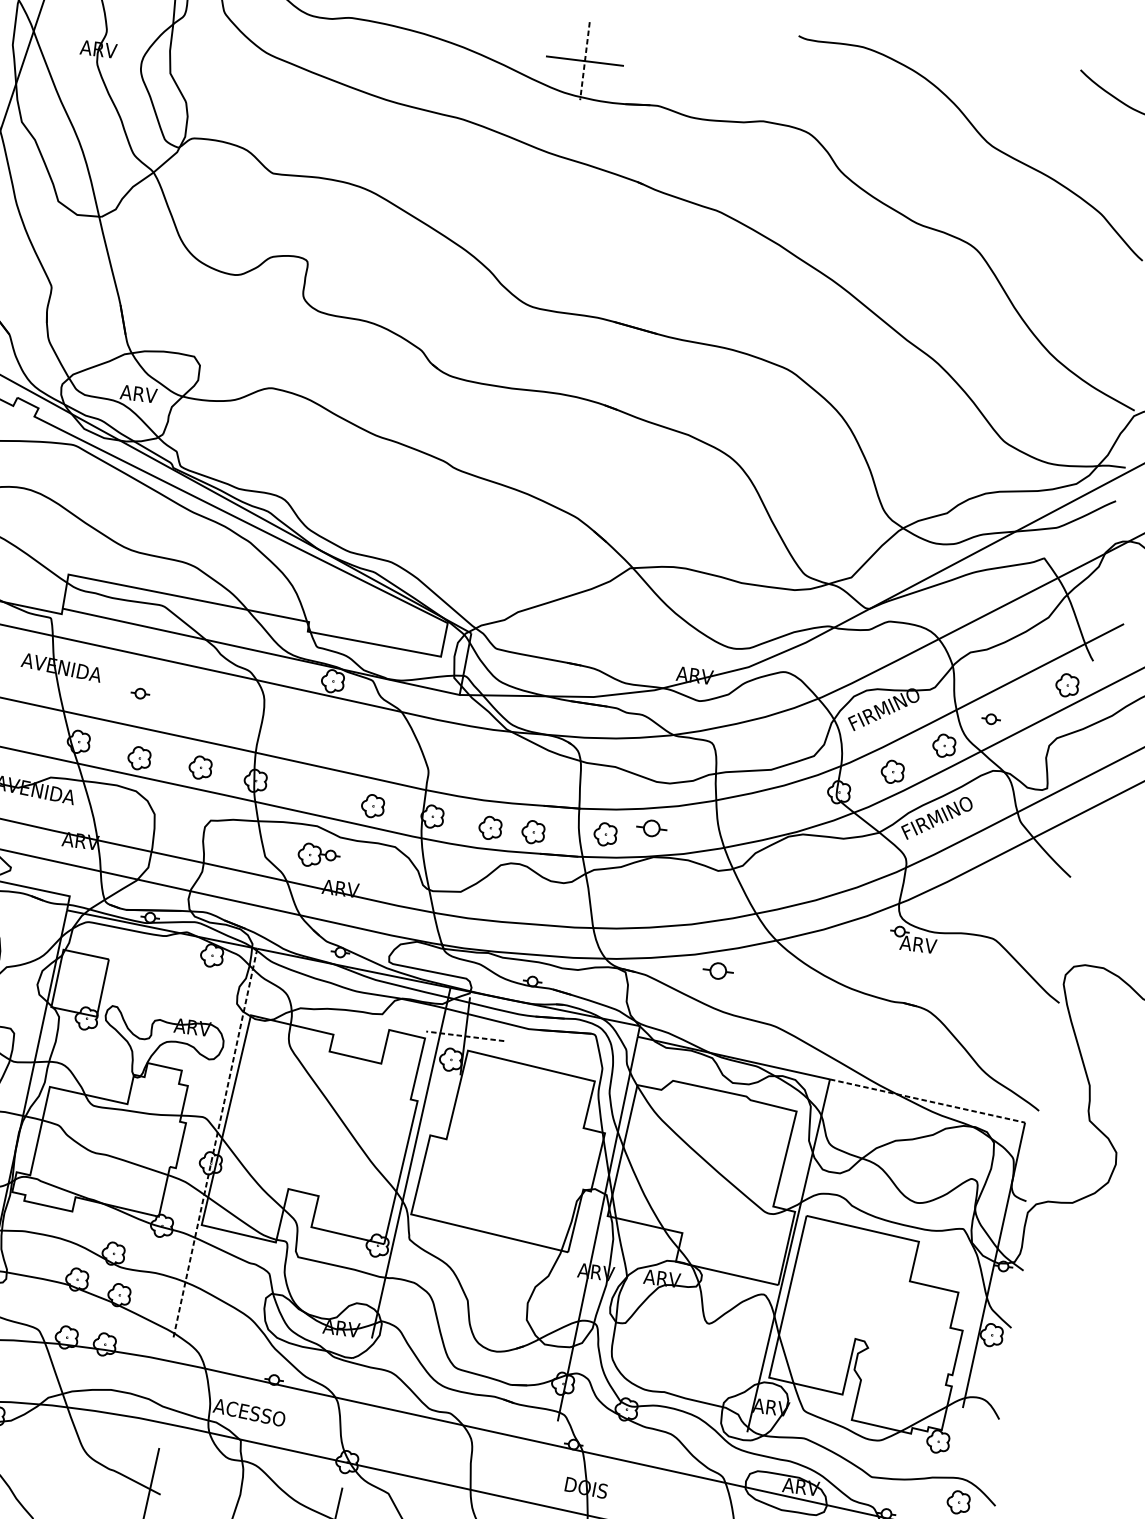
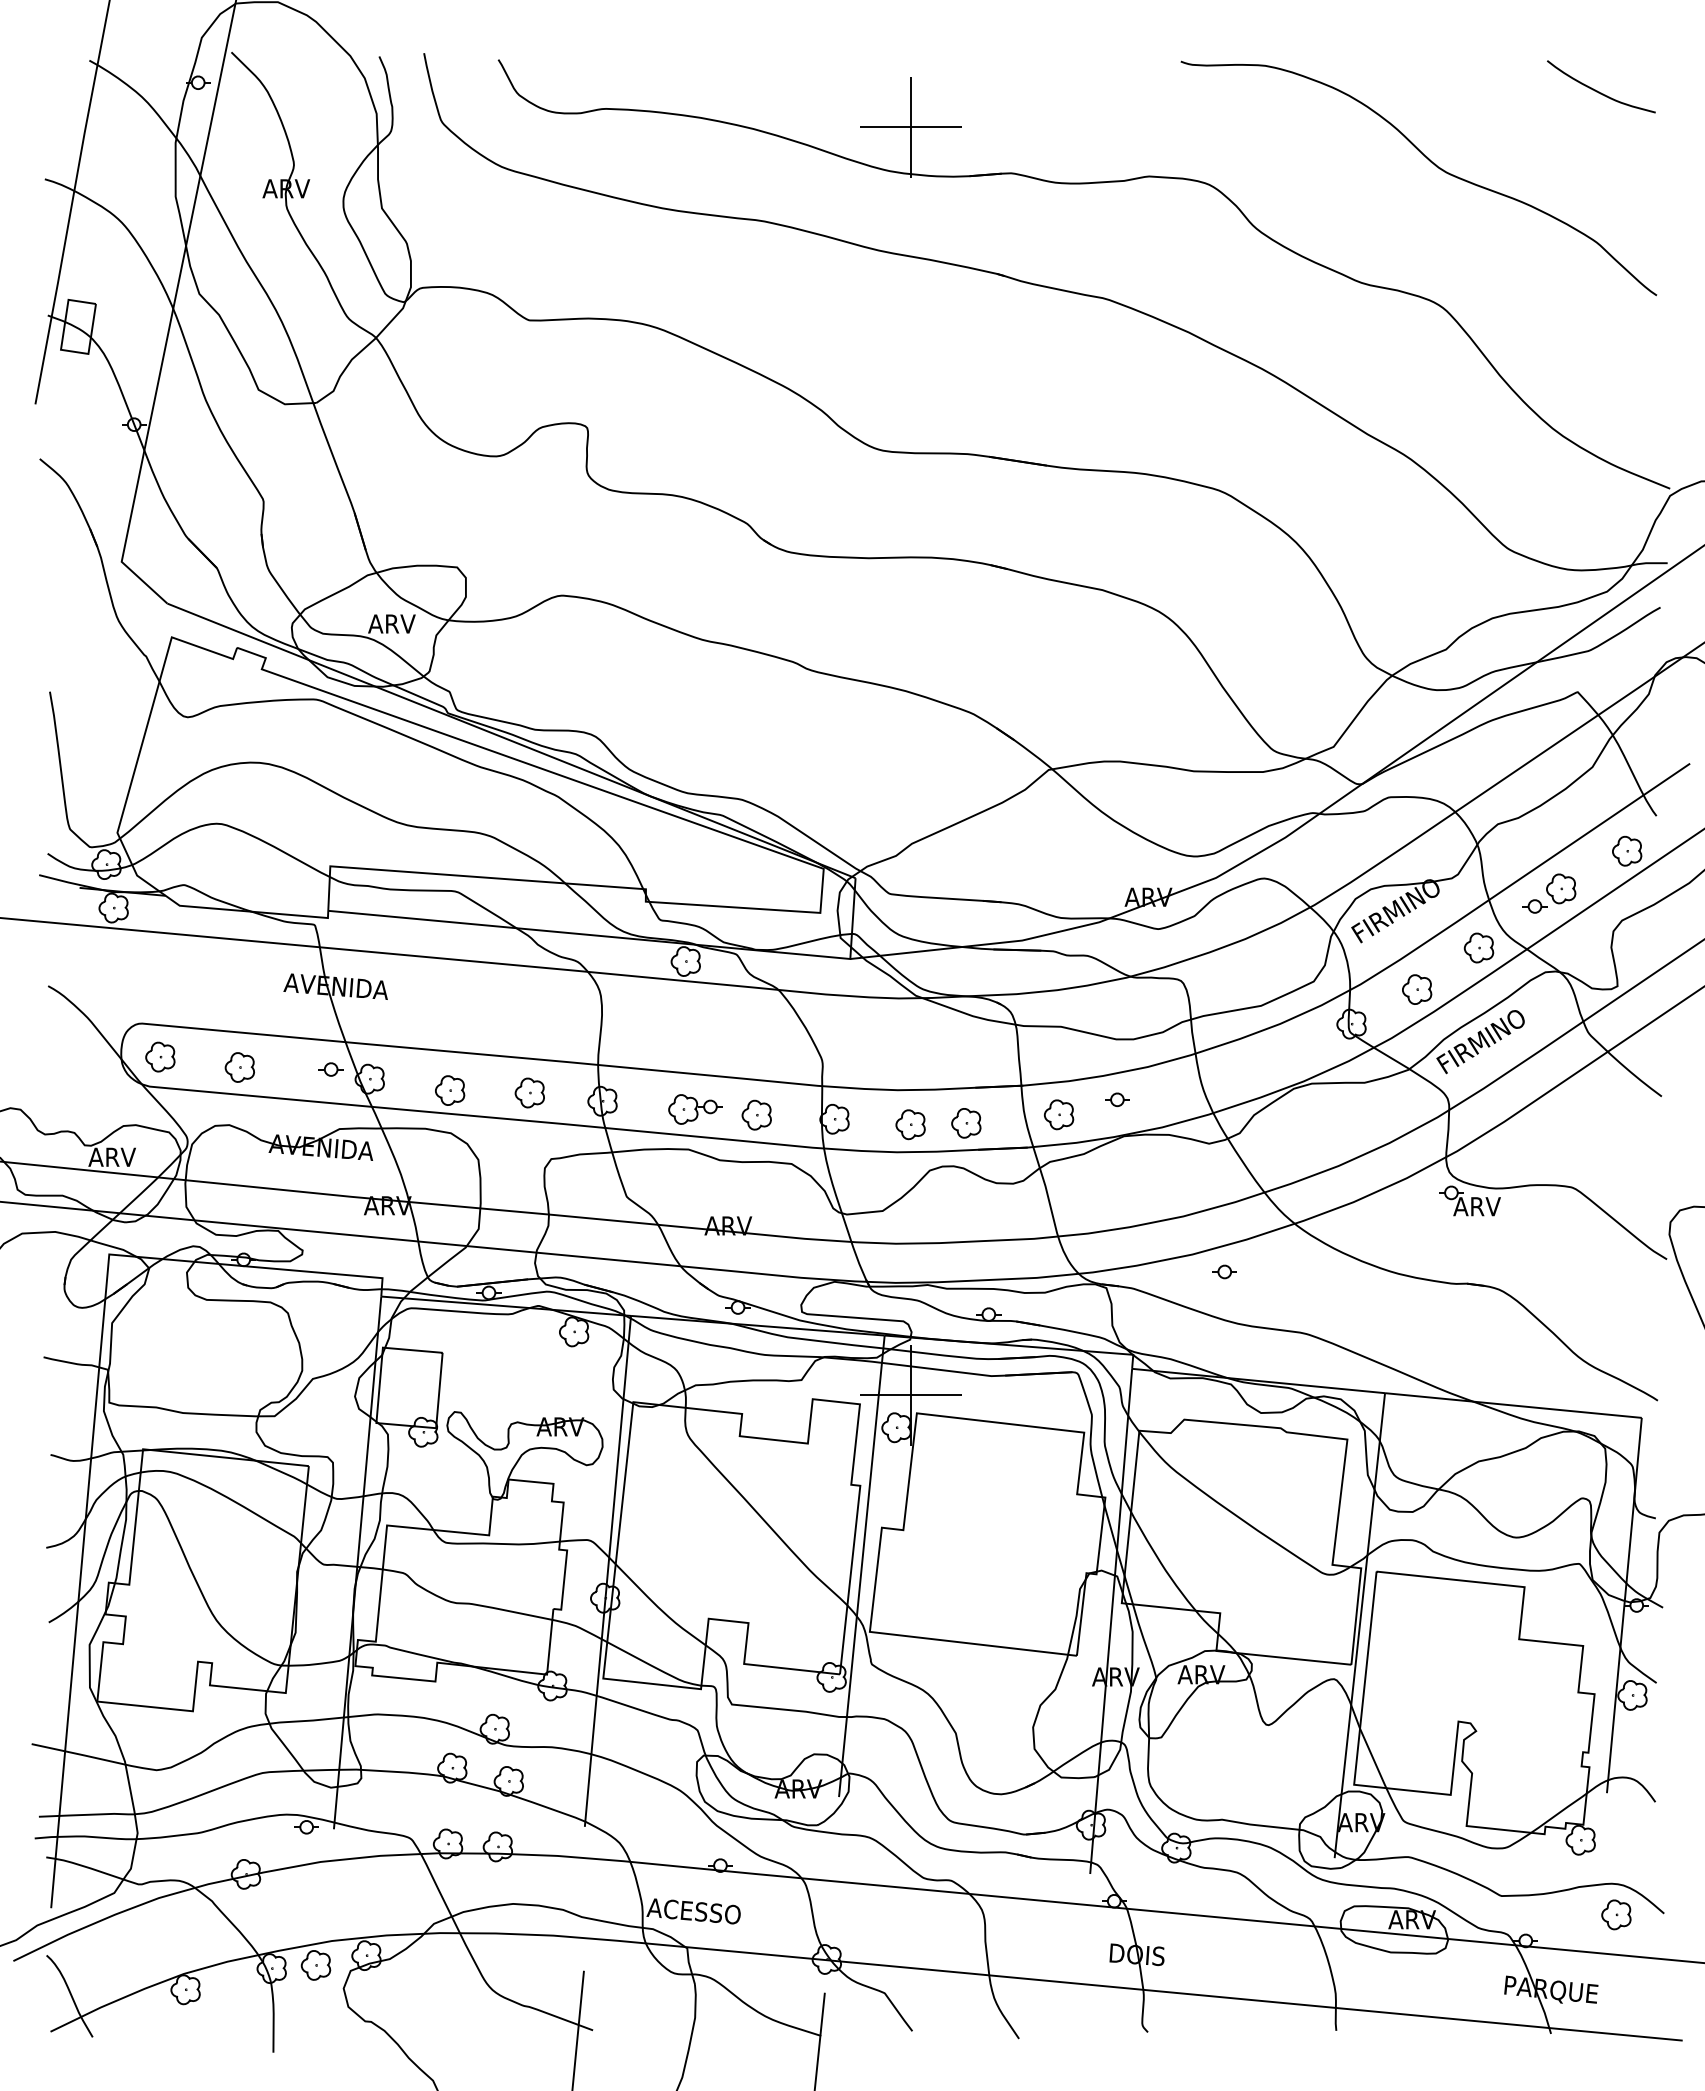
line: (585, 61) -> (911, 127), dashed -> solid
part: (139, 693) -> (330, 1069), moved
part: (1013, 707) -> (1561, 888), added
part: (651, 828) -> (1117, 1099), size x0.62
part: (319, 856) -> (695, 1109), moved
part: (717, 970) -> (1224, 1271), size x0.62
line: (465, 1036) -> (911, 1395), dashed -> solid
line: (927, 1101) -> (1513, 1405), dashed -> solid
line: (215, 1143) -> (607, 1571), dashed -> solid

